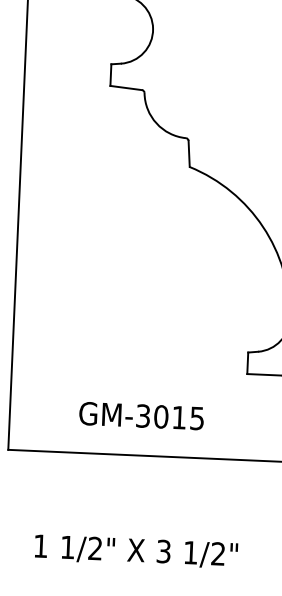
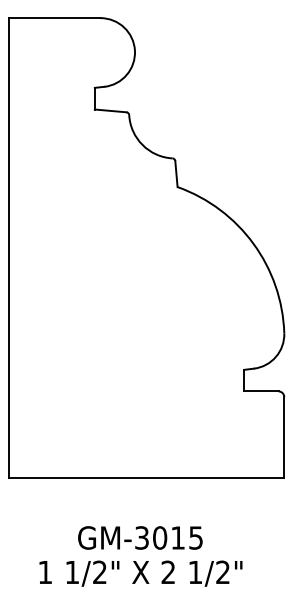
text: (141, 415) -> (140, 537), moved
text: (163, 551) -> (168, 572), 3 -> 2

